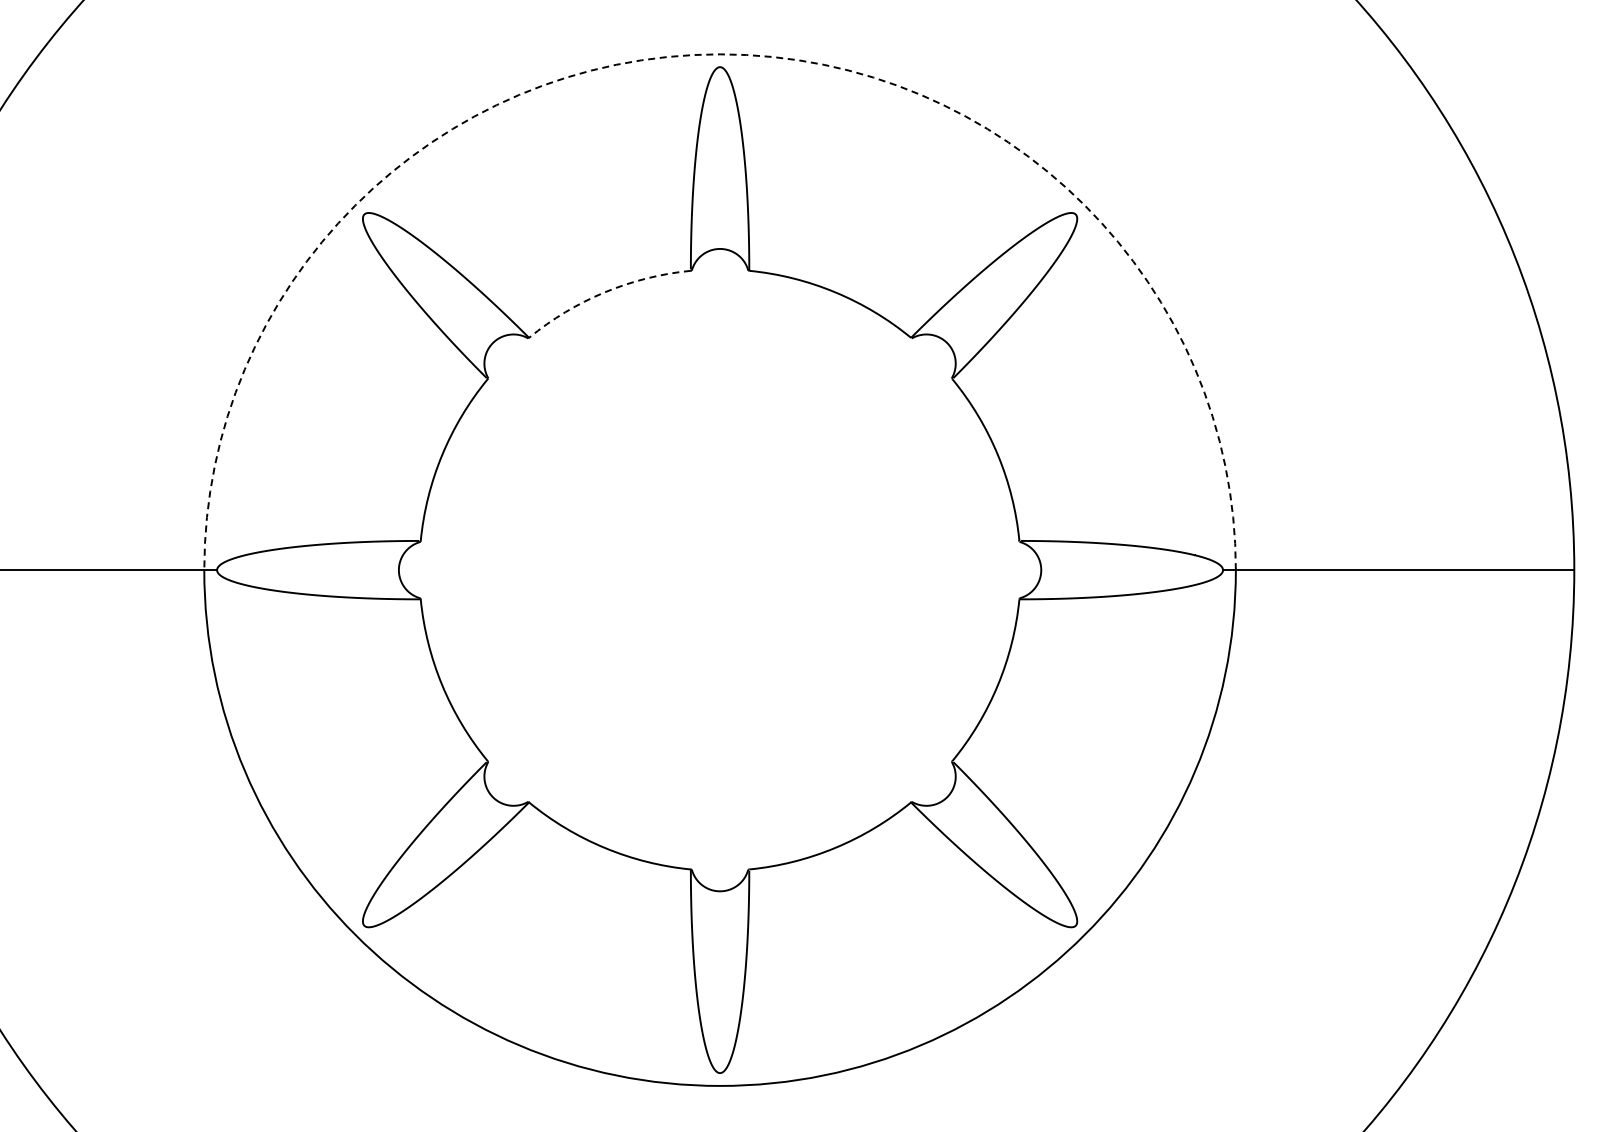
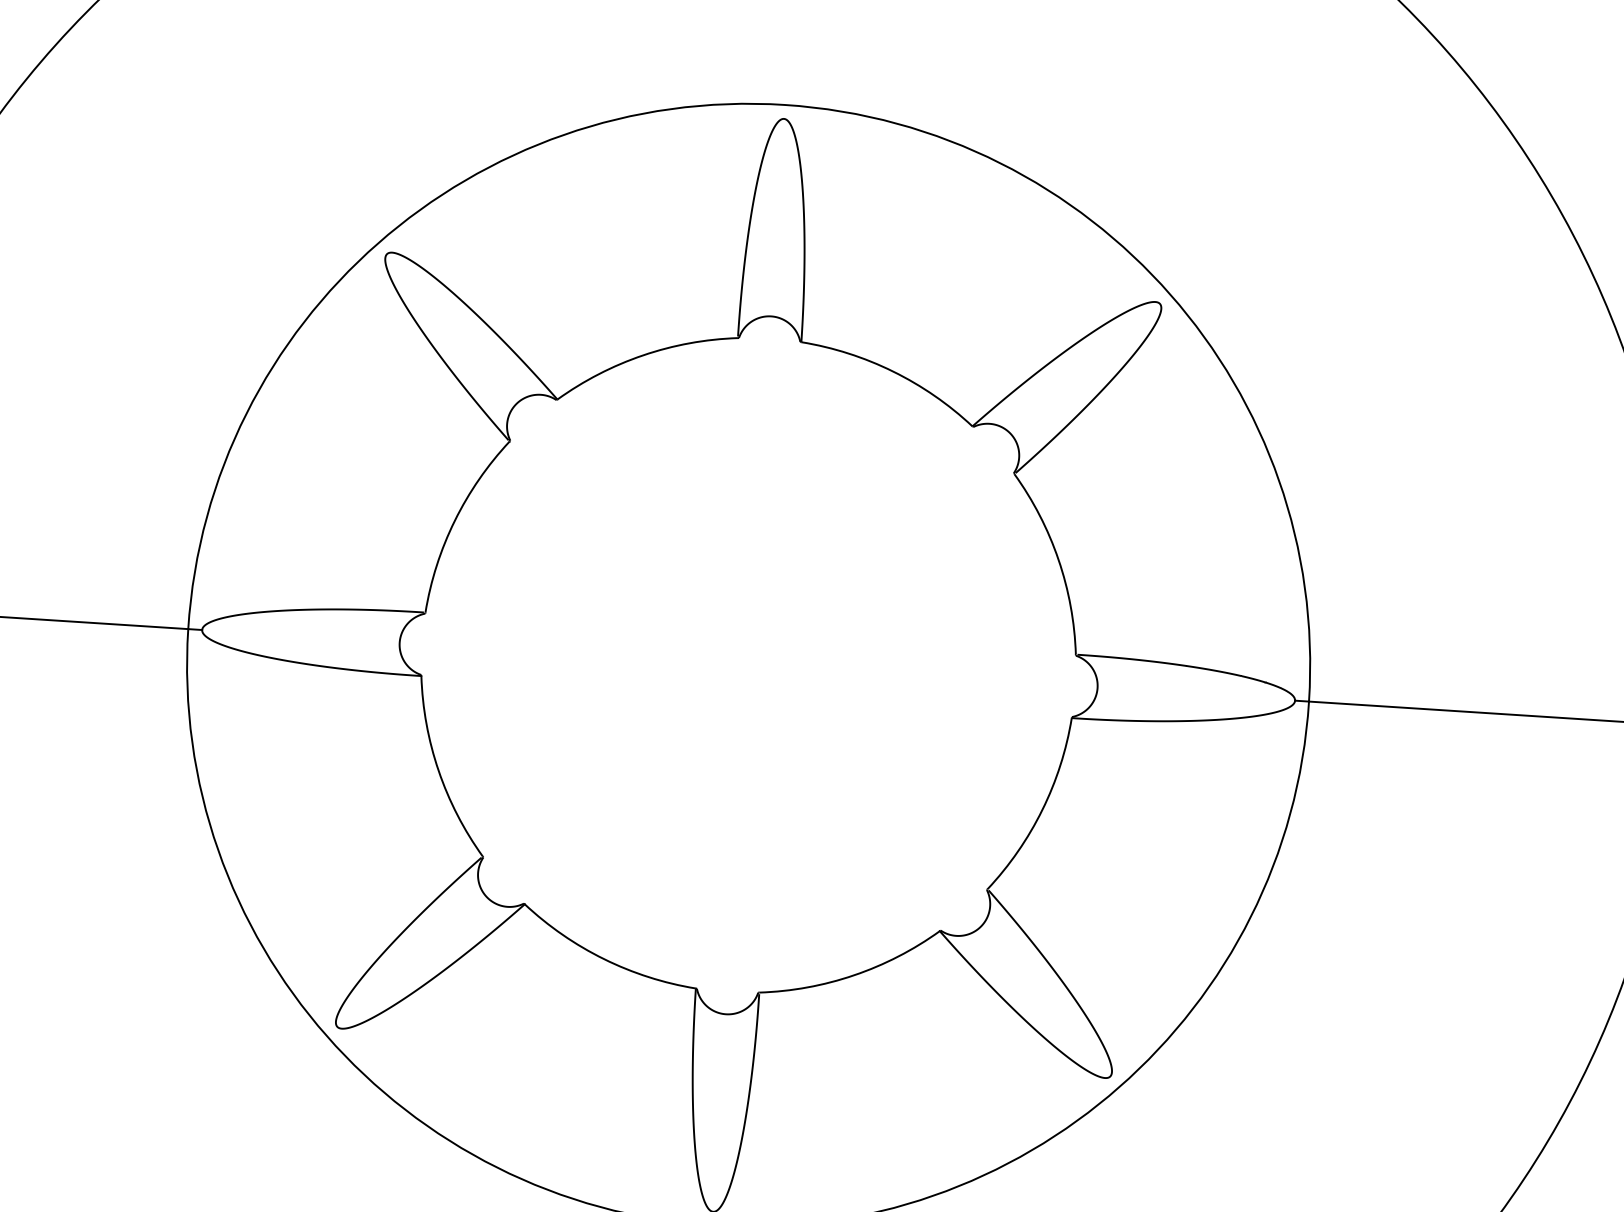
arc: (720, 54) -> (785, 105), dashed -> solid
arc: (604, 292) -> (642, 355), dashed -> solid

